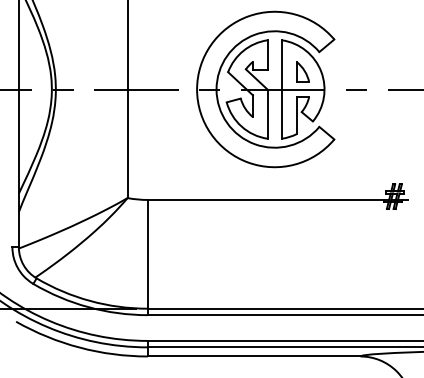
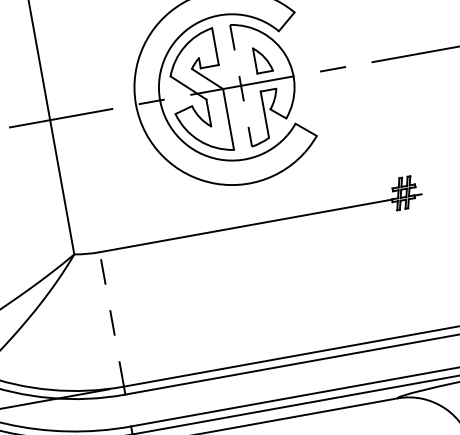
line: (282, 90) -> (241, 86), solid -> dashed
line: (147, 253) -> (111, 318), solid -> dashed

